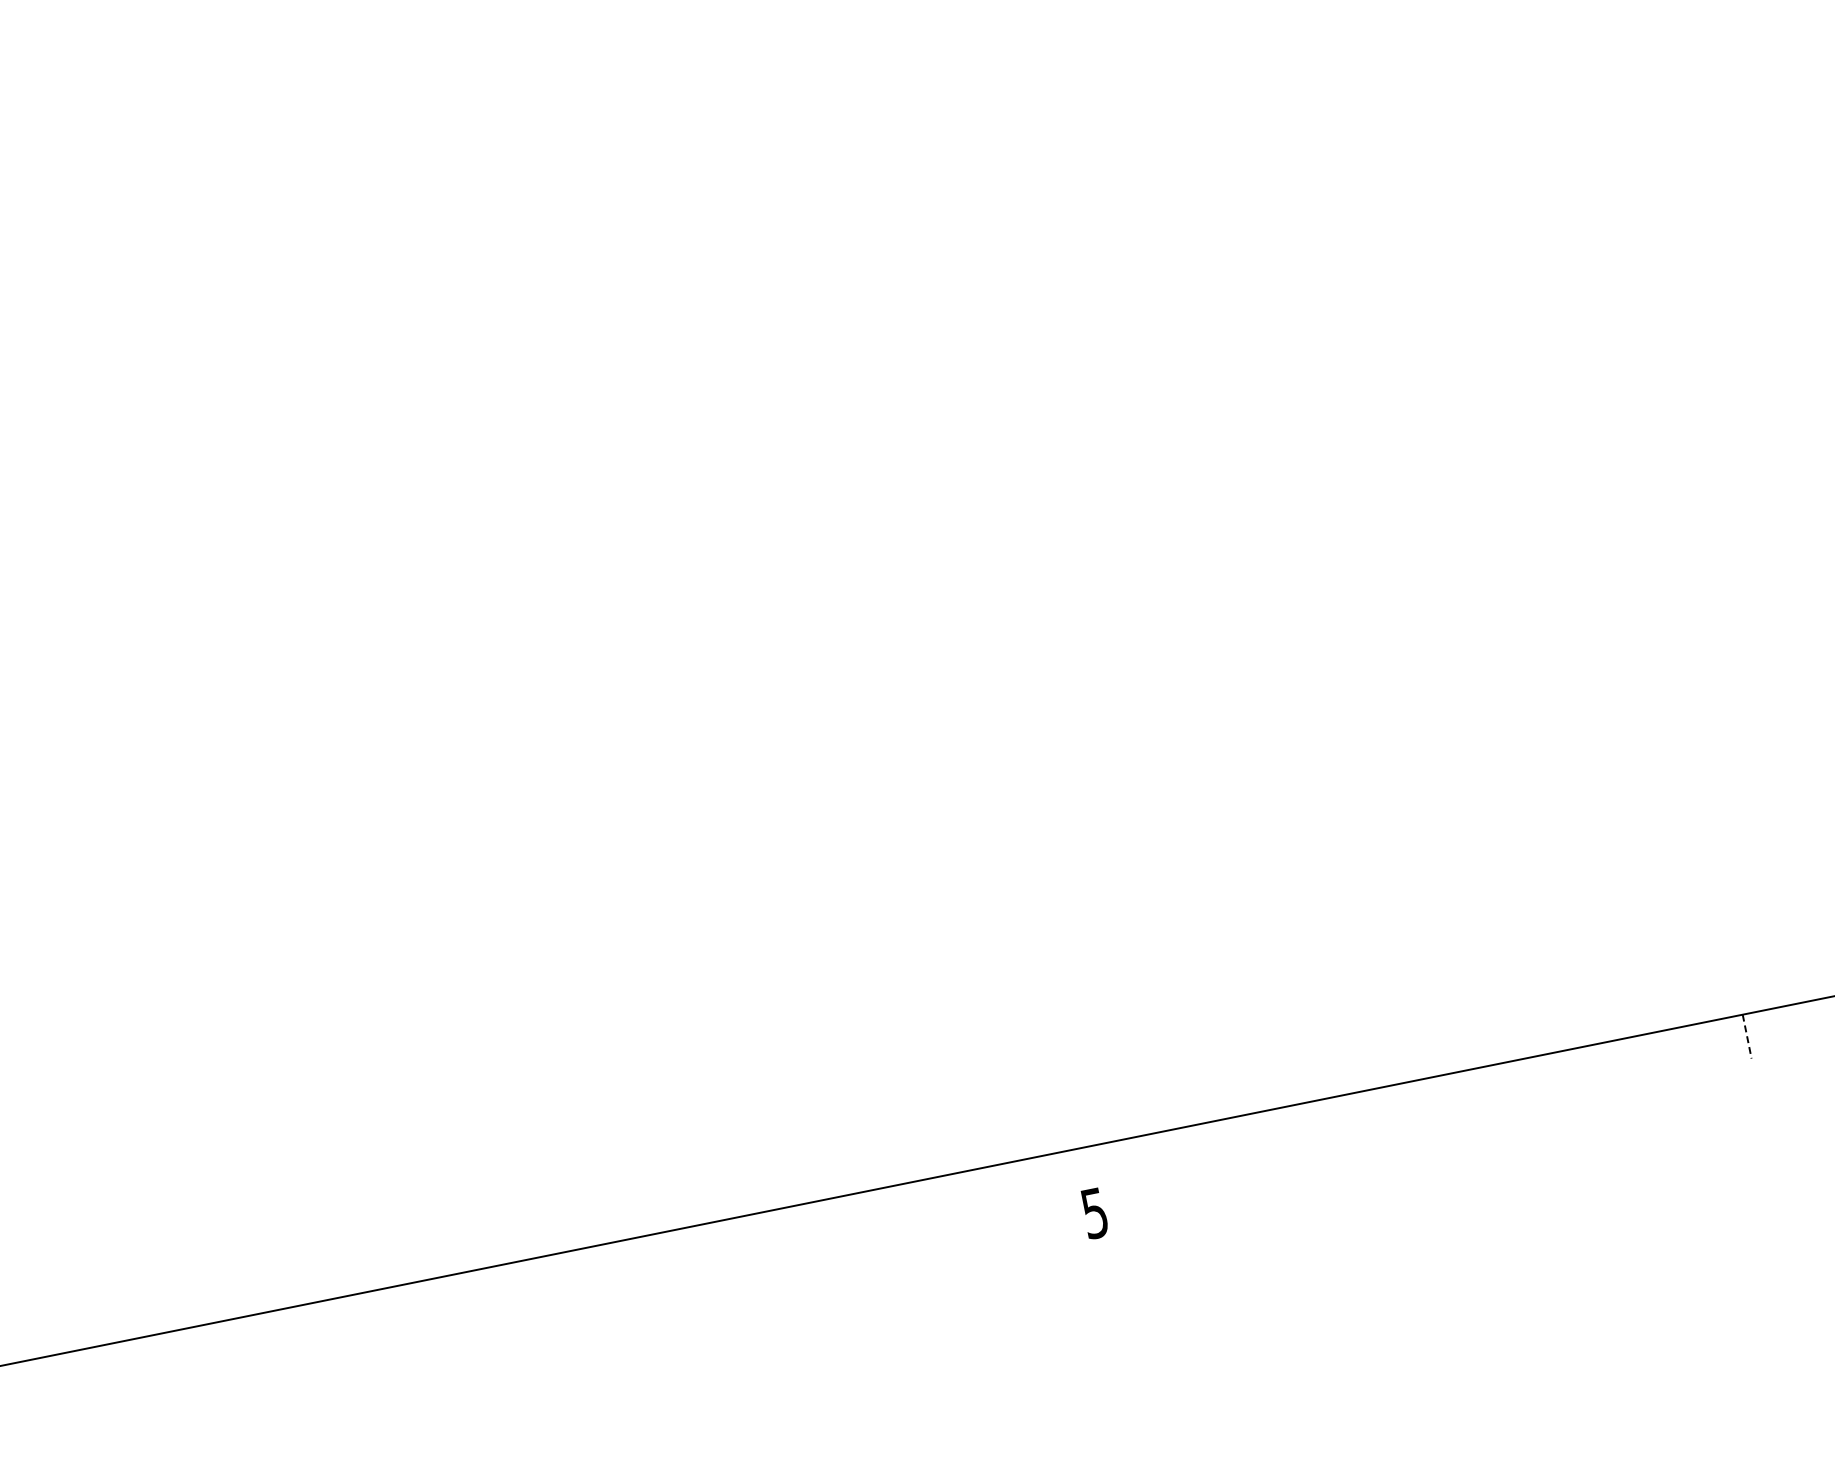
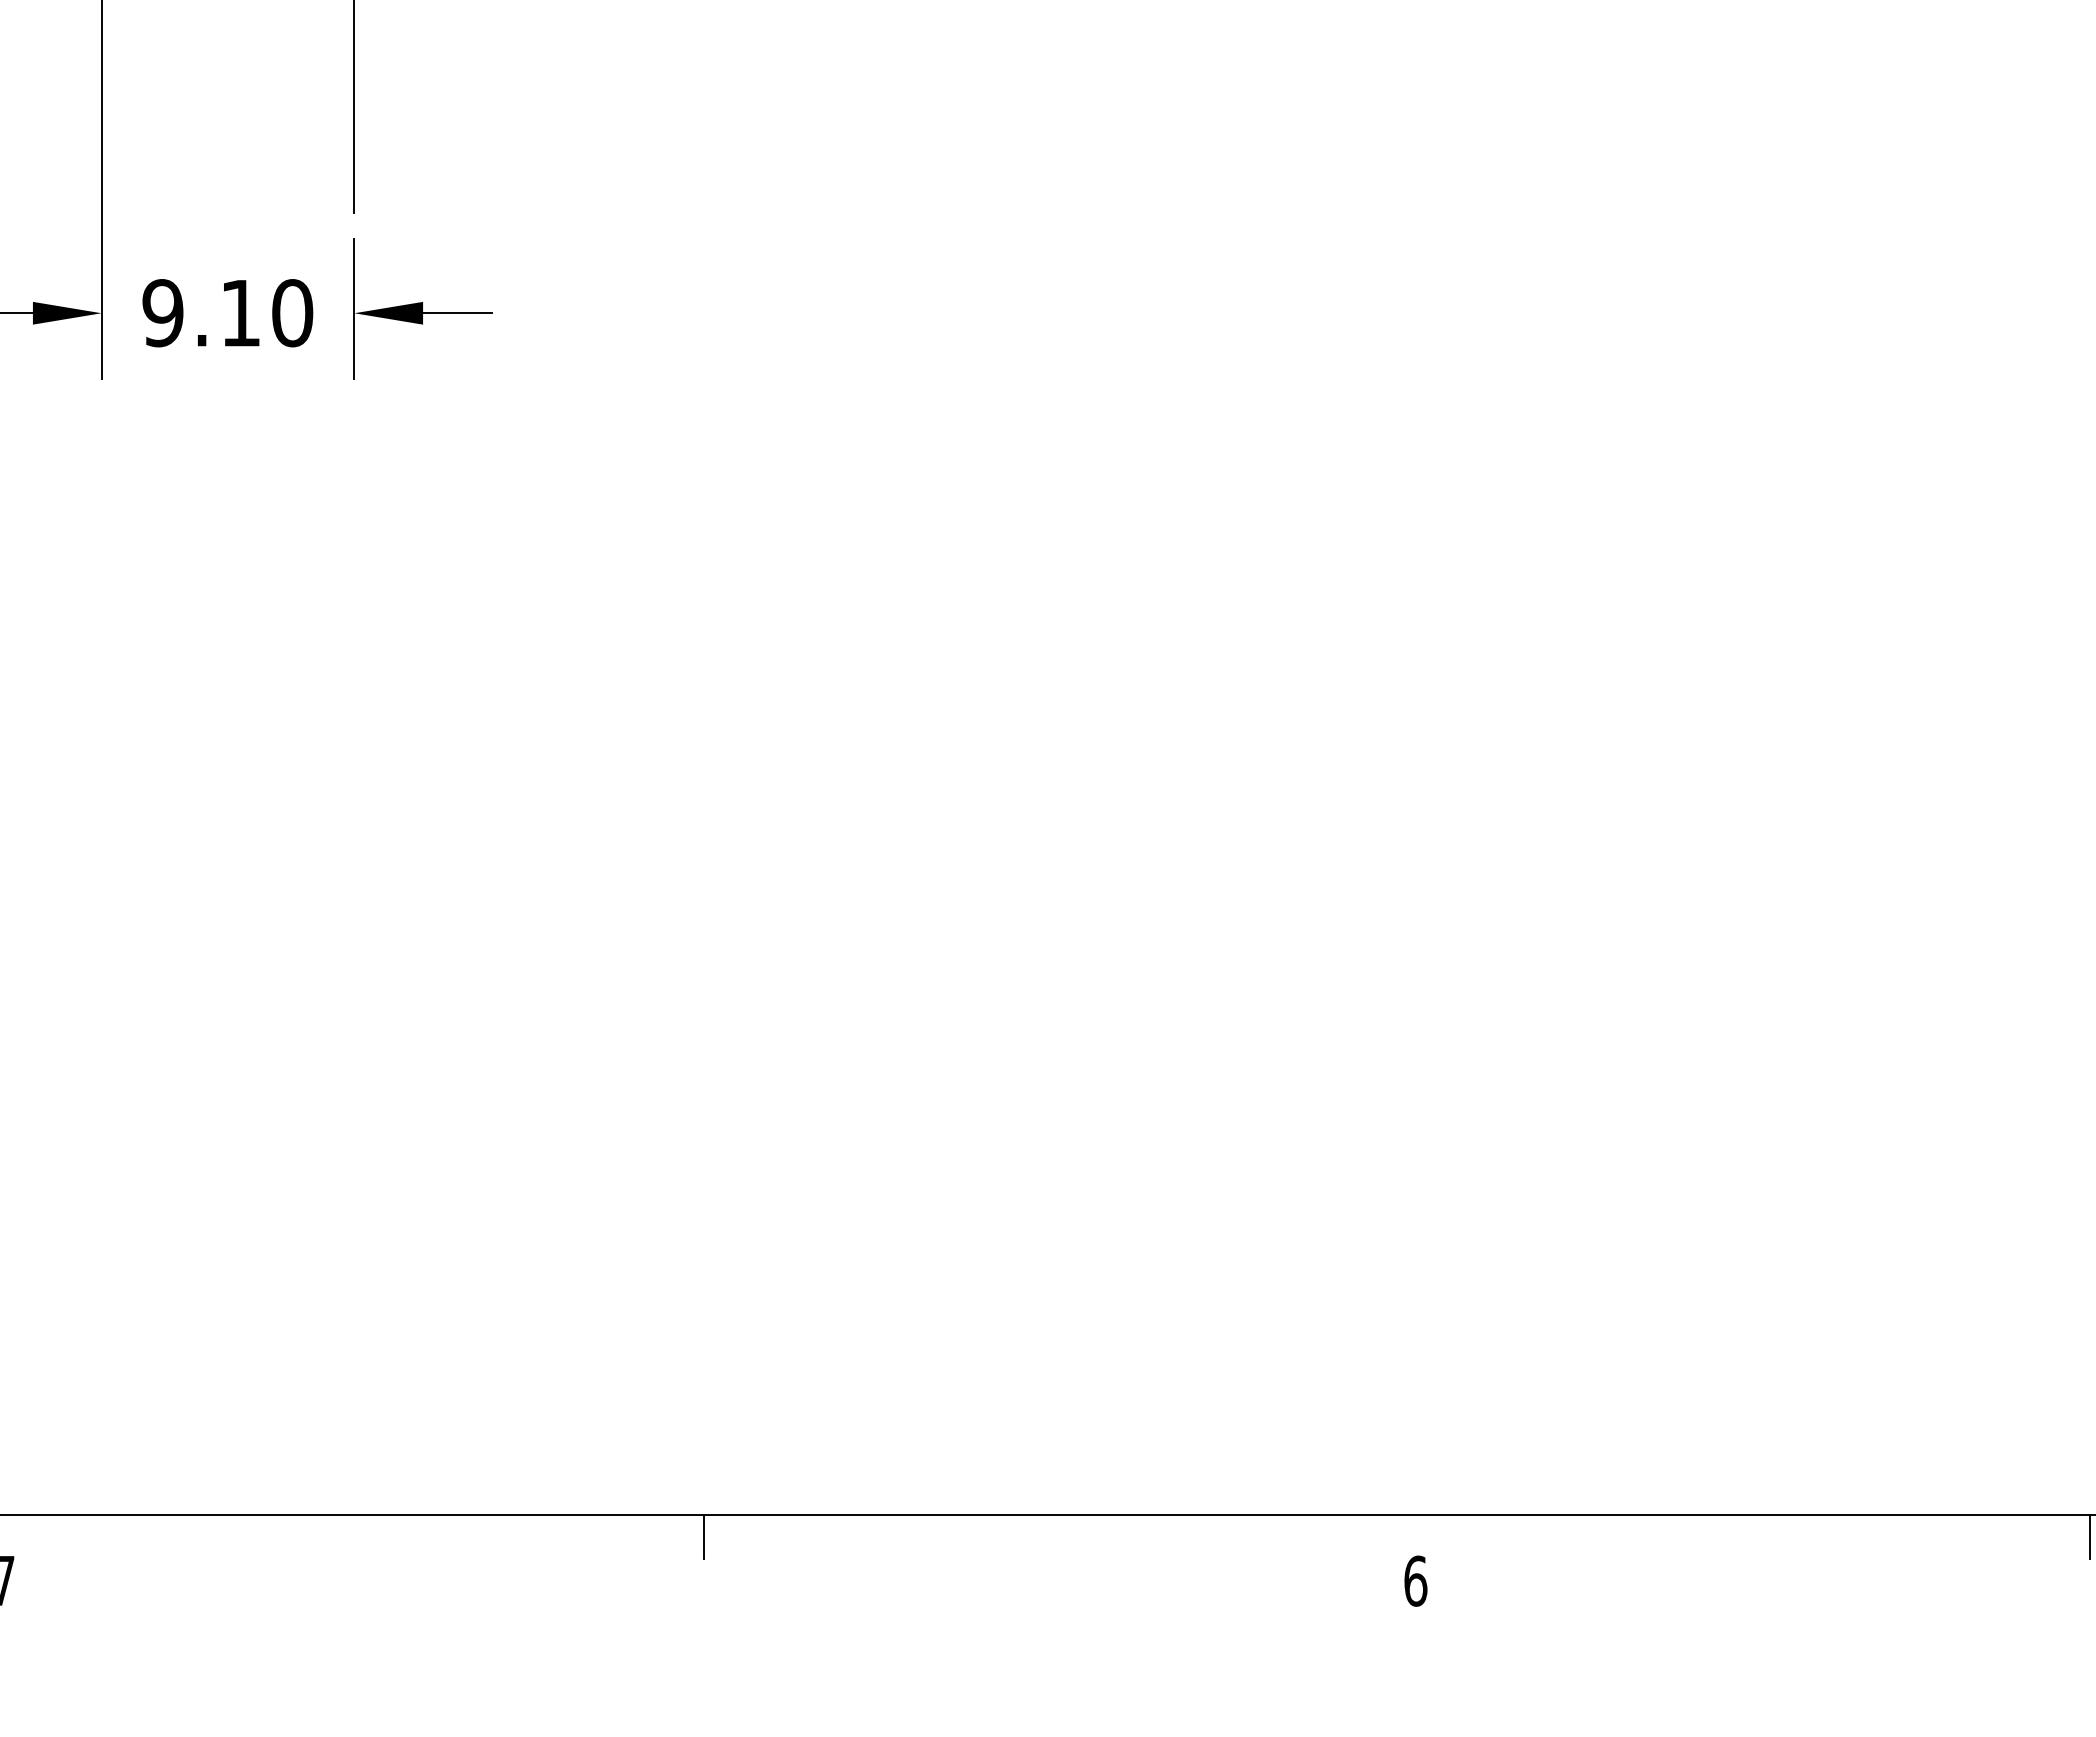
line: (1747, 1037) -> (2090, 1537), dashed -> solid
text: (1094, 1212) -> (1415, 1580), 5 -> 6
line: (388, 1310) -> (704, 1536), added

